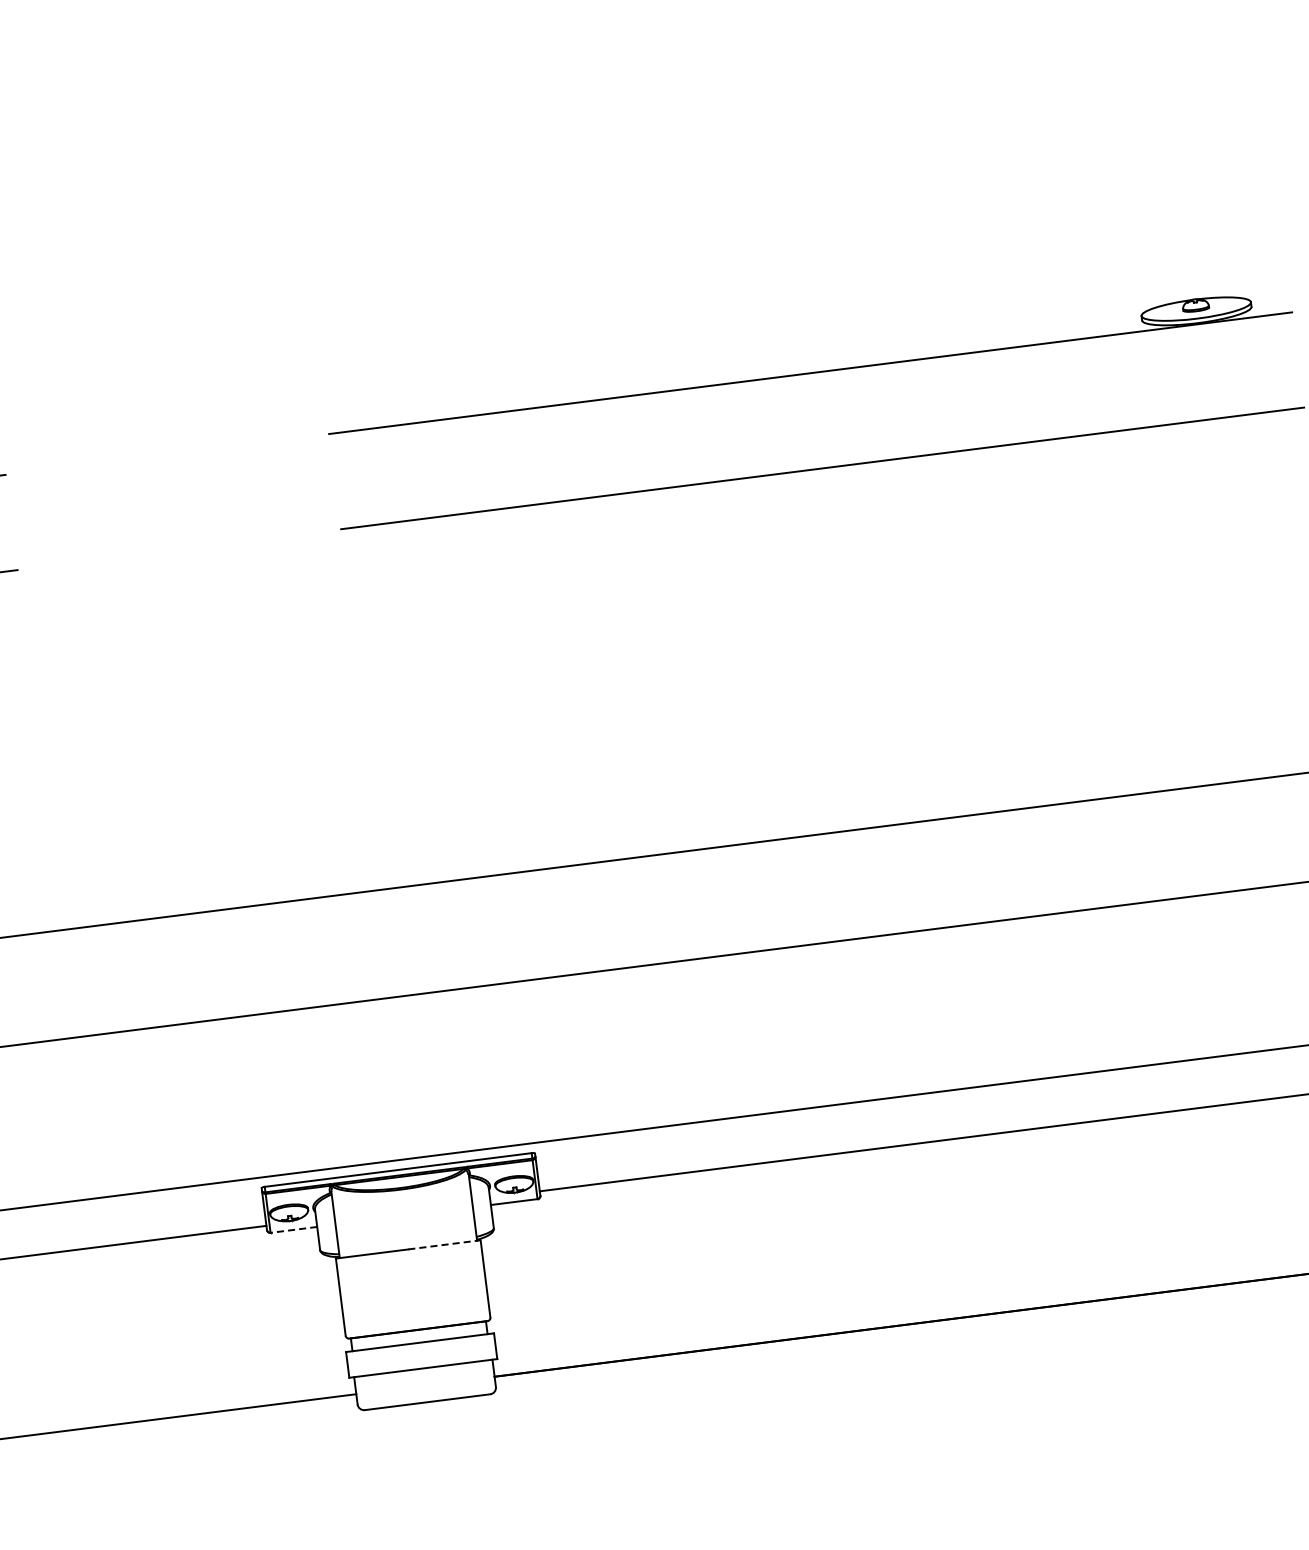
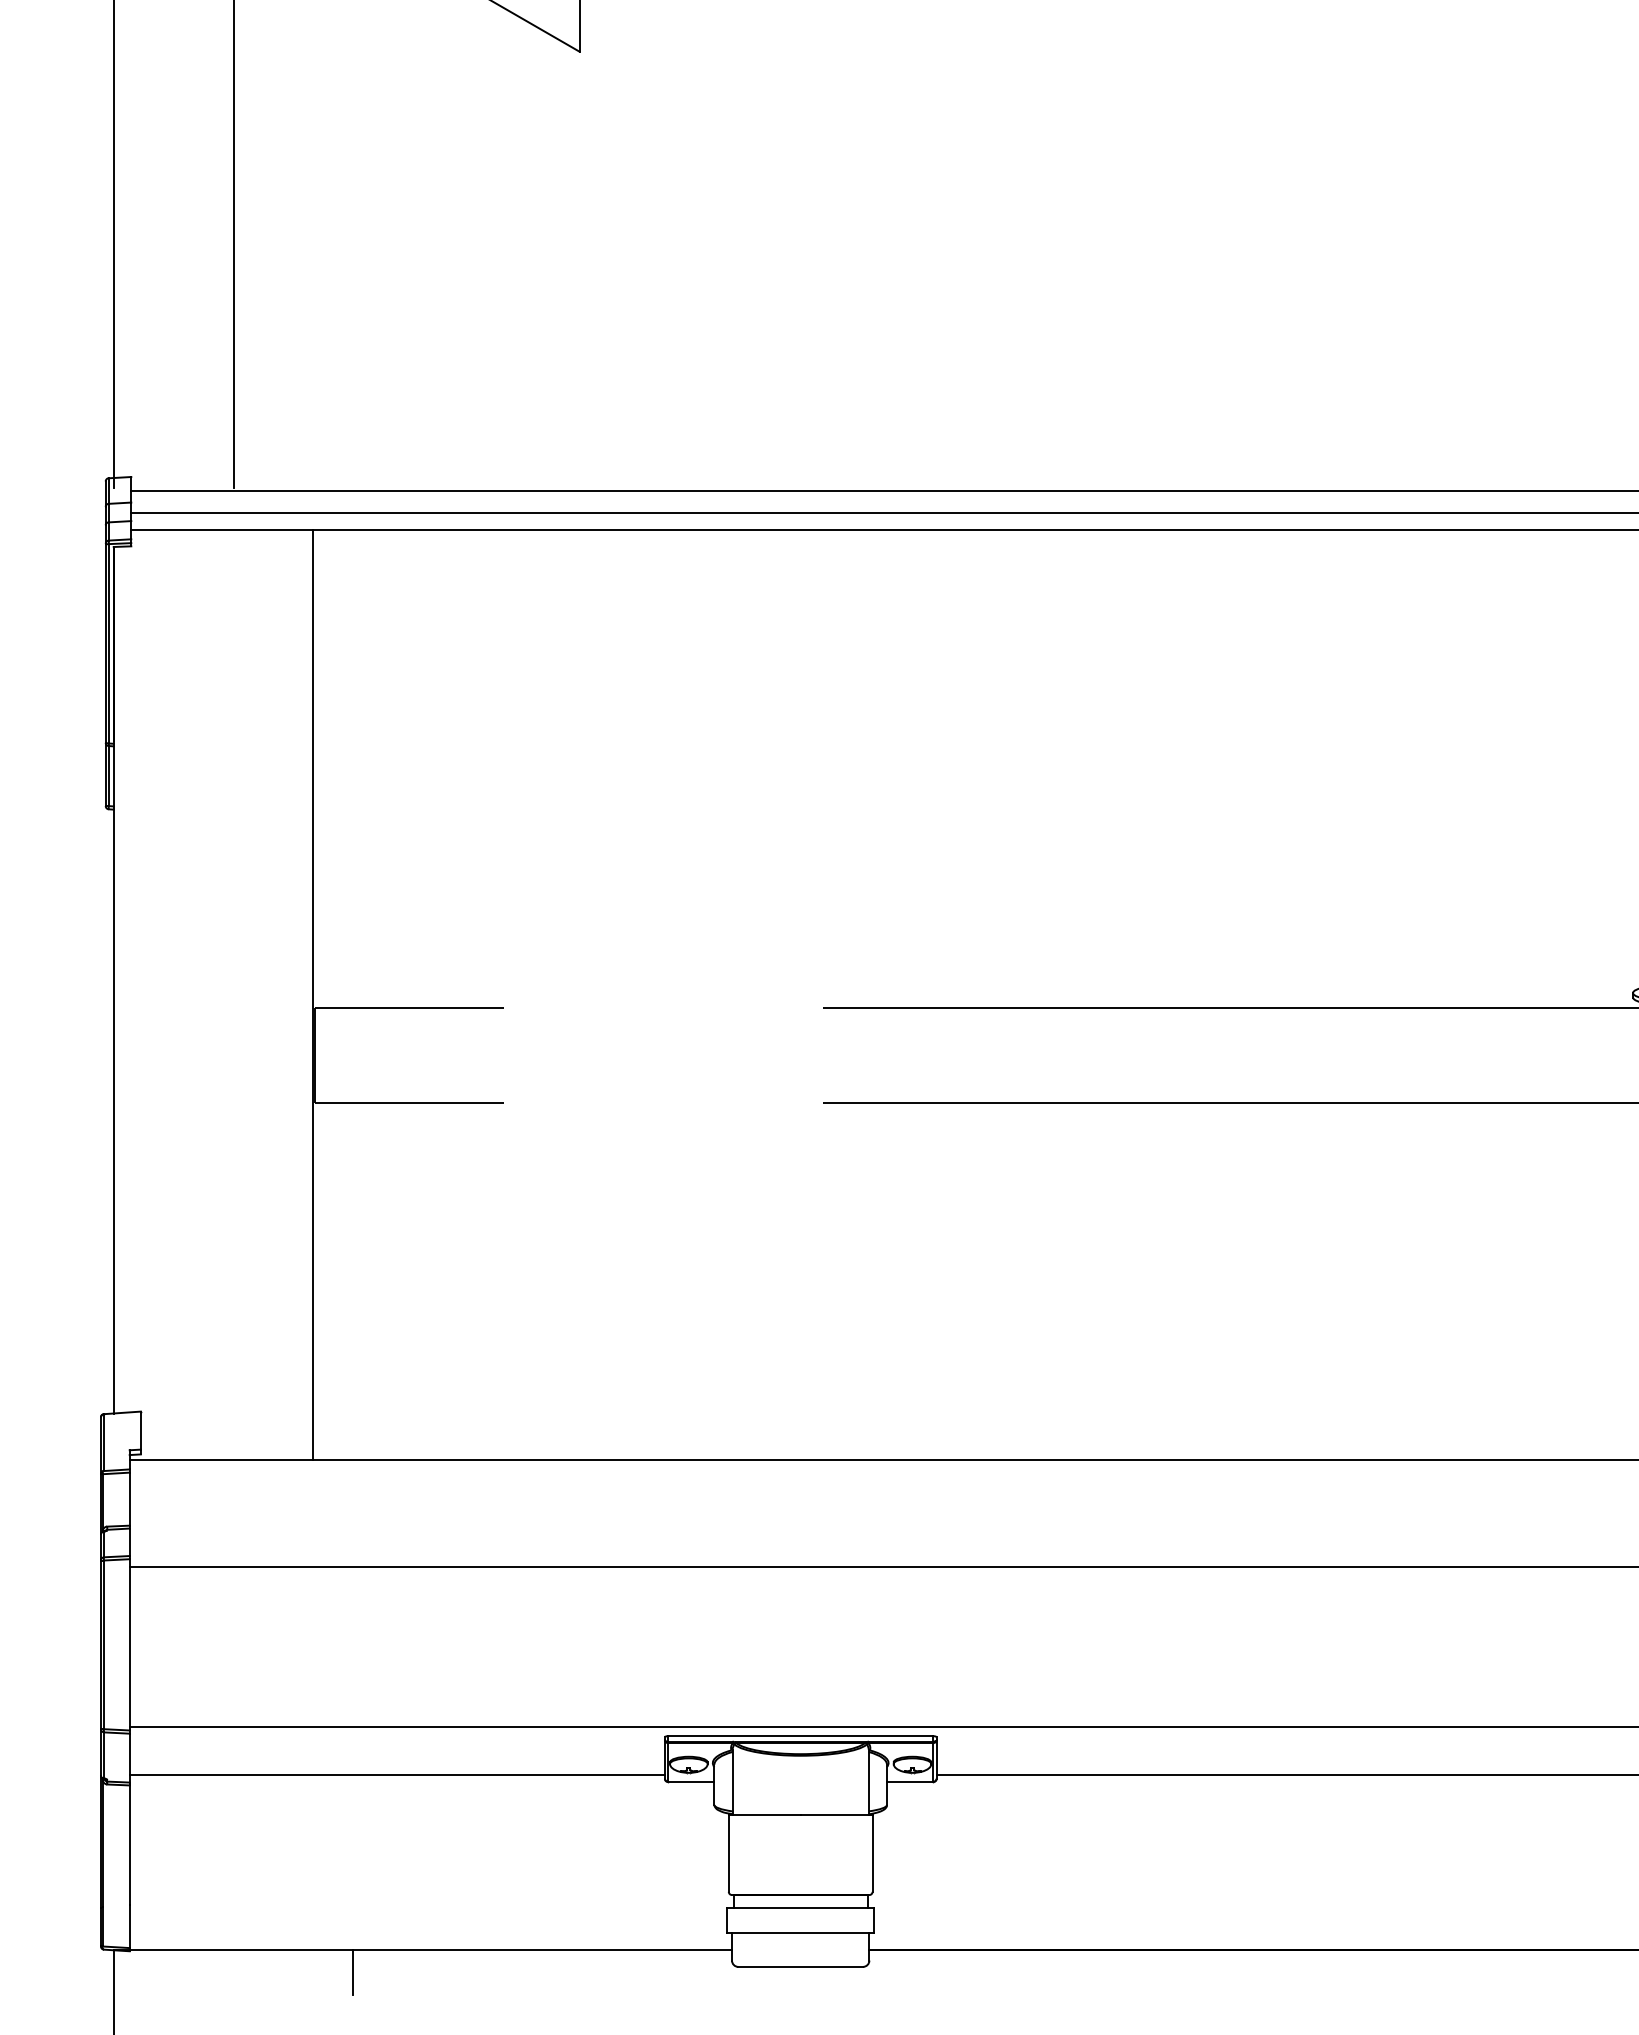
line: (293, 1229) -> (690, 1781), dashed -> solid
line: (444, 1245) -> (836, 1815), dashed -> solid

